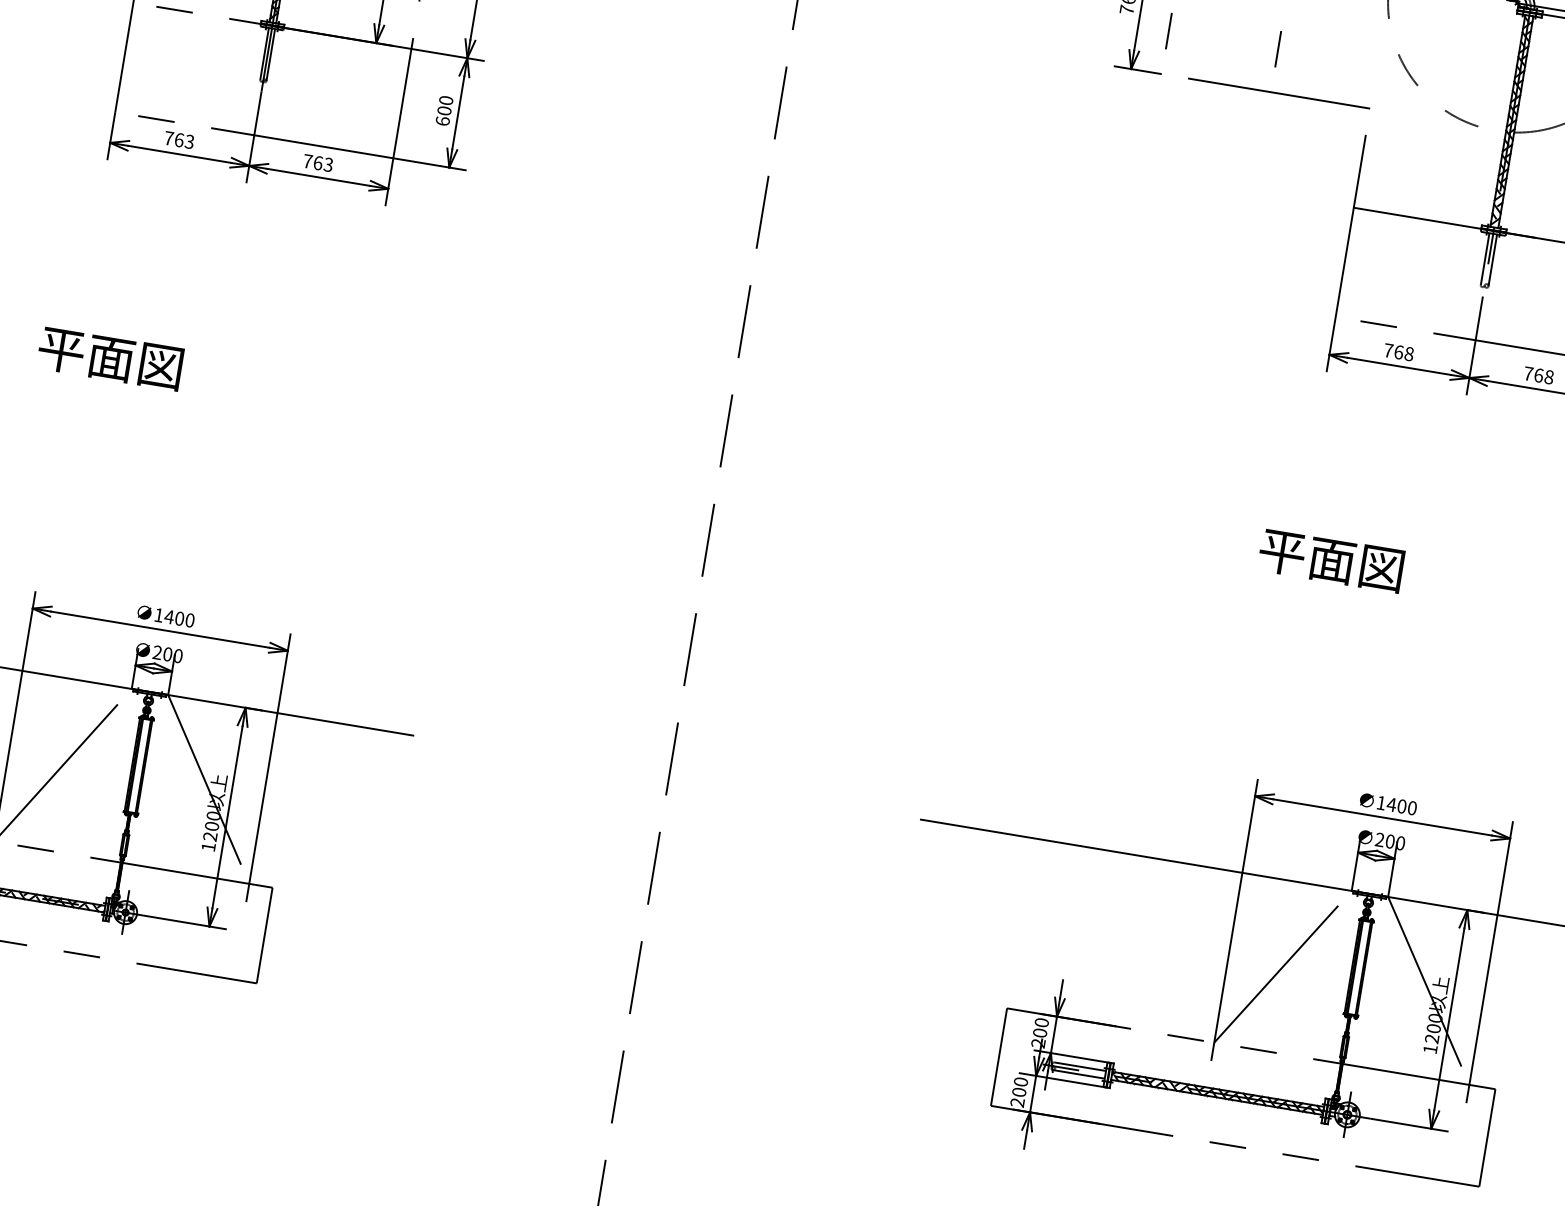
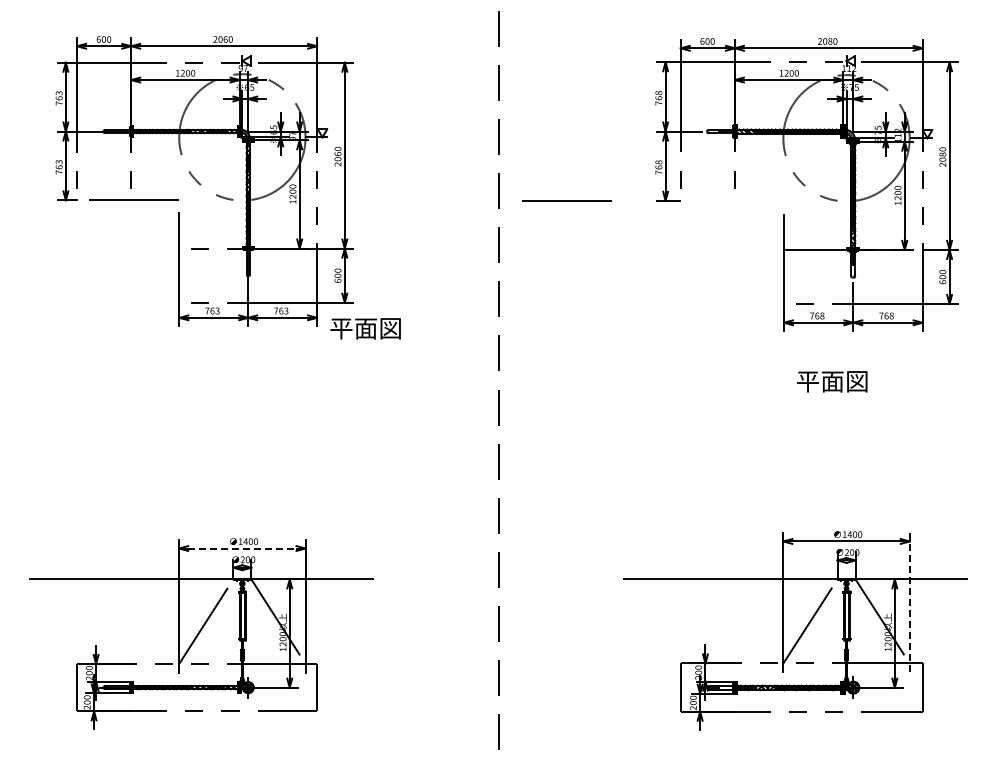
line: (1278, 92) -> (566, 200), moved
text: (110, 357) -> (365, 328), moved
text: (1331, 560) -> (832, 381), moved
line: (160, 629) -> (242, 548), solid -> dashed
line: (1489, 961) -> (909, 602), solid -> dashed

